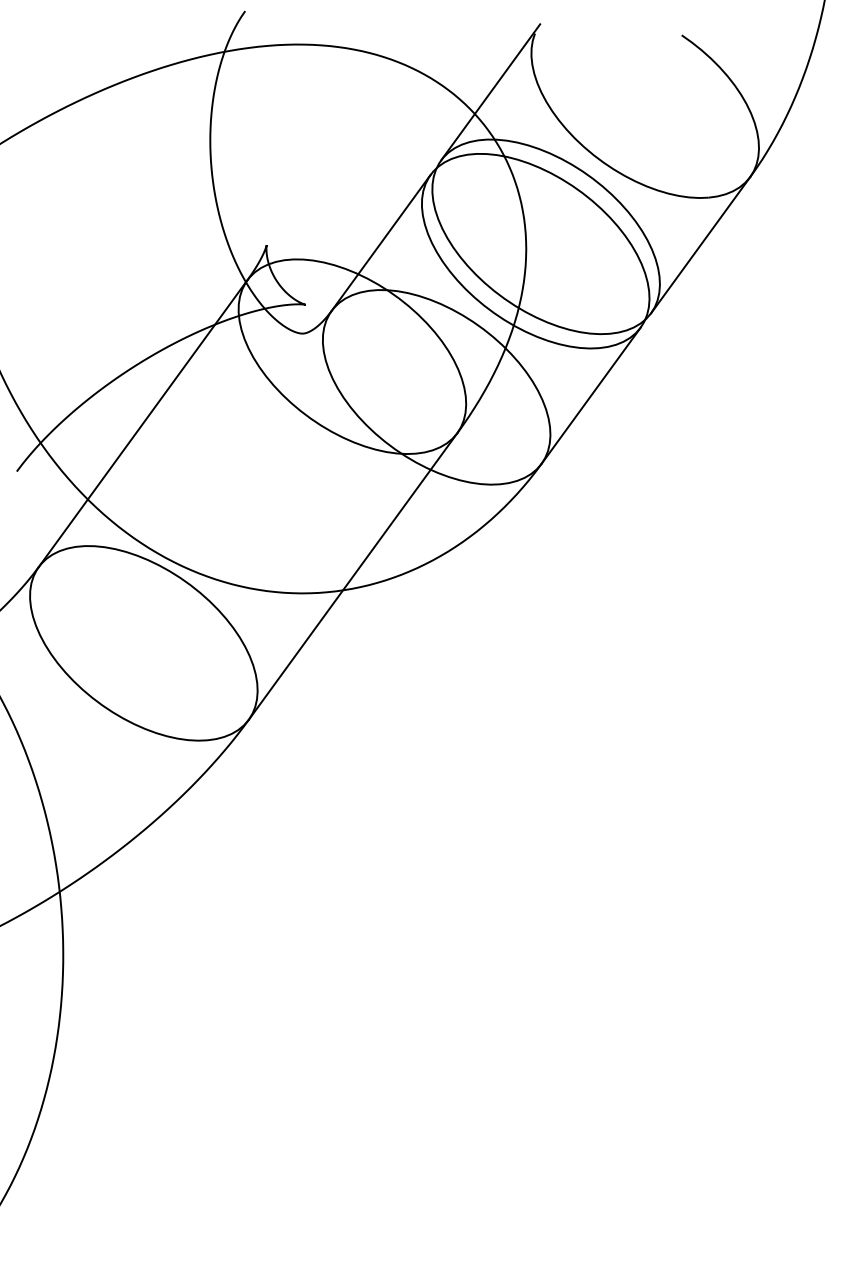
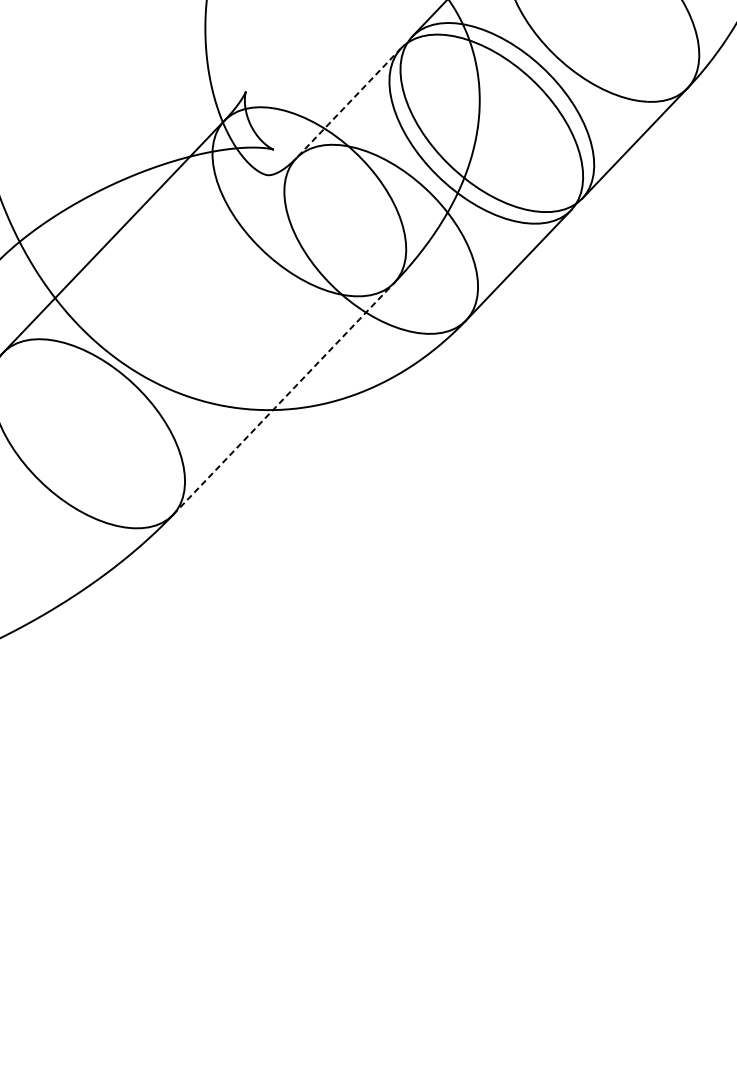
line: (380, 243) -> (348, 103), solid -> dashed
line: (353, 576) -> (284, 398), solid -> dashed

